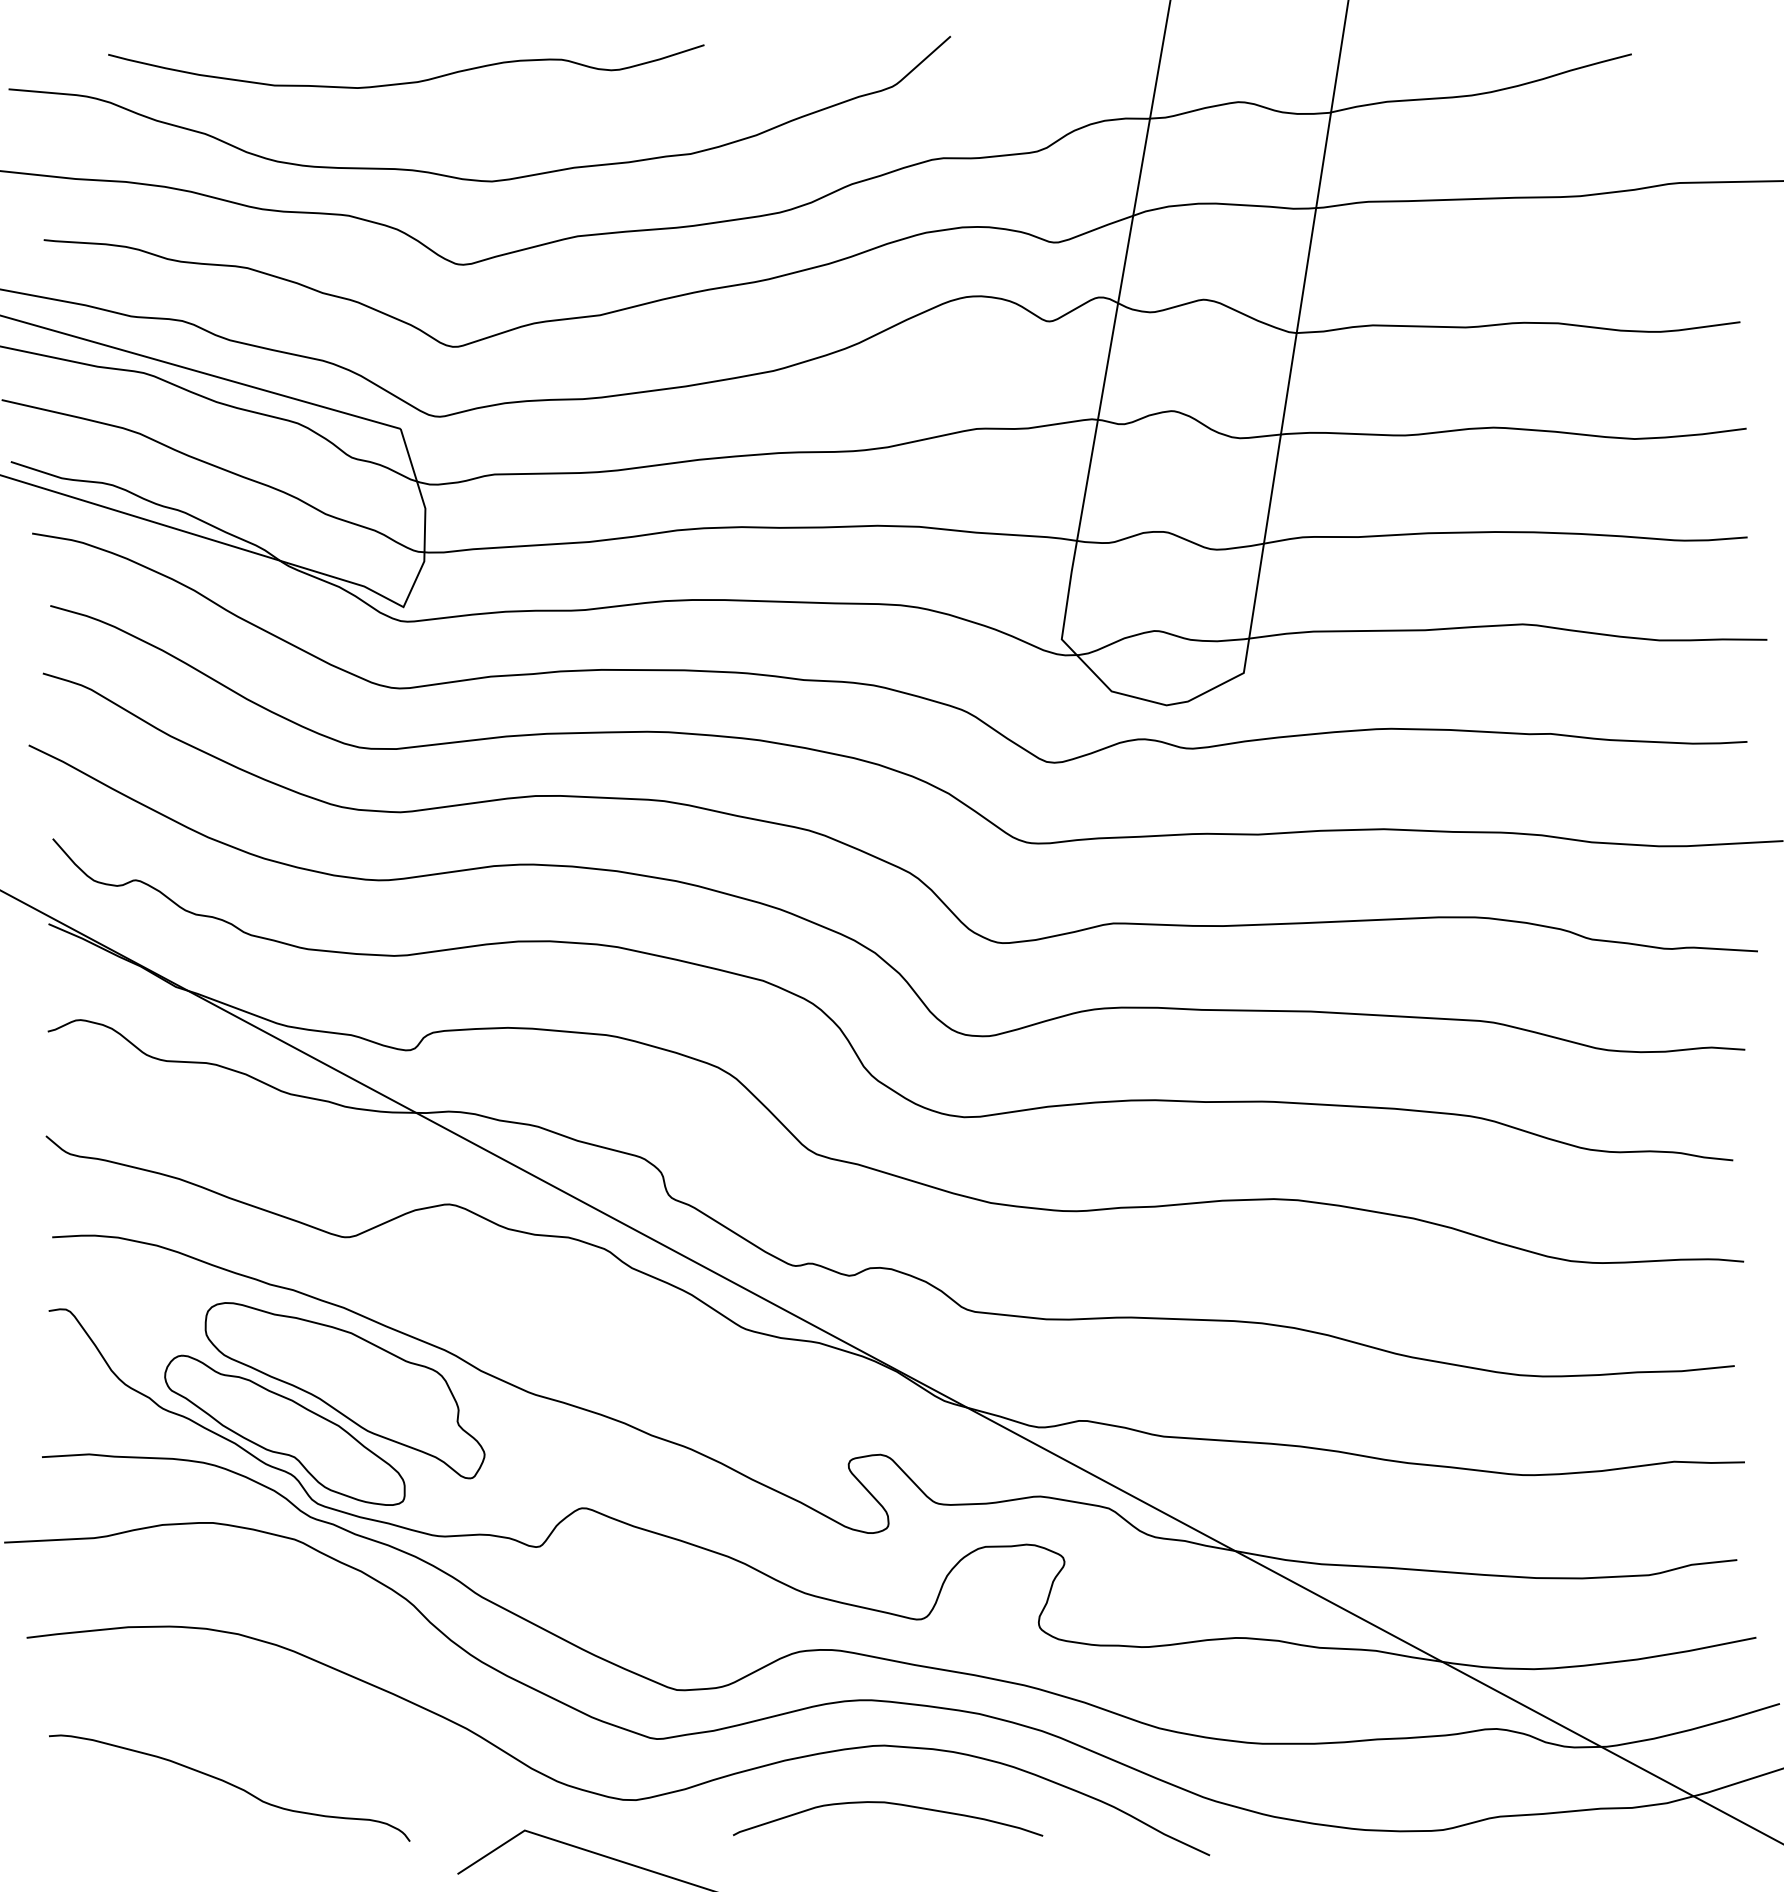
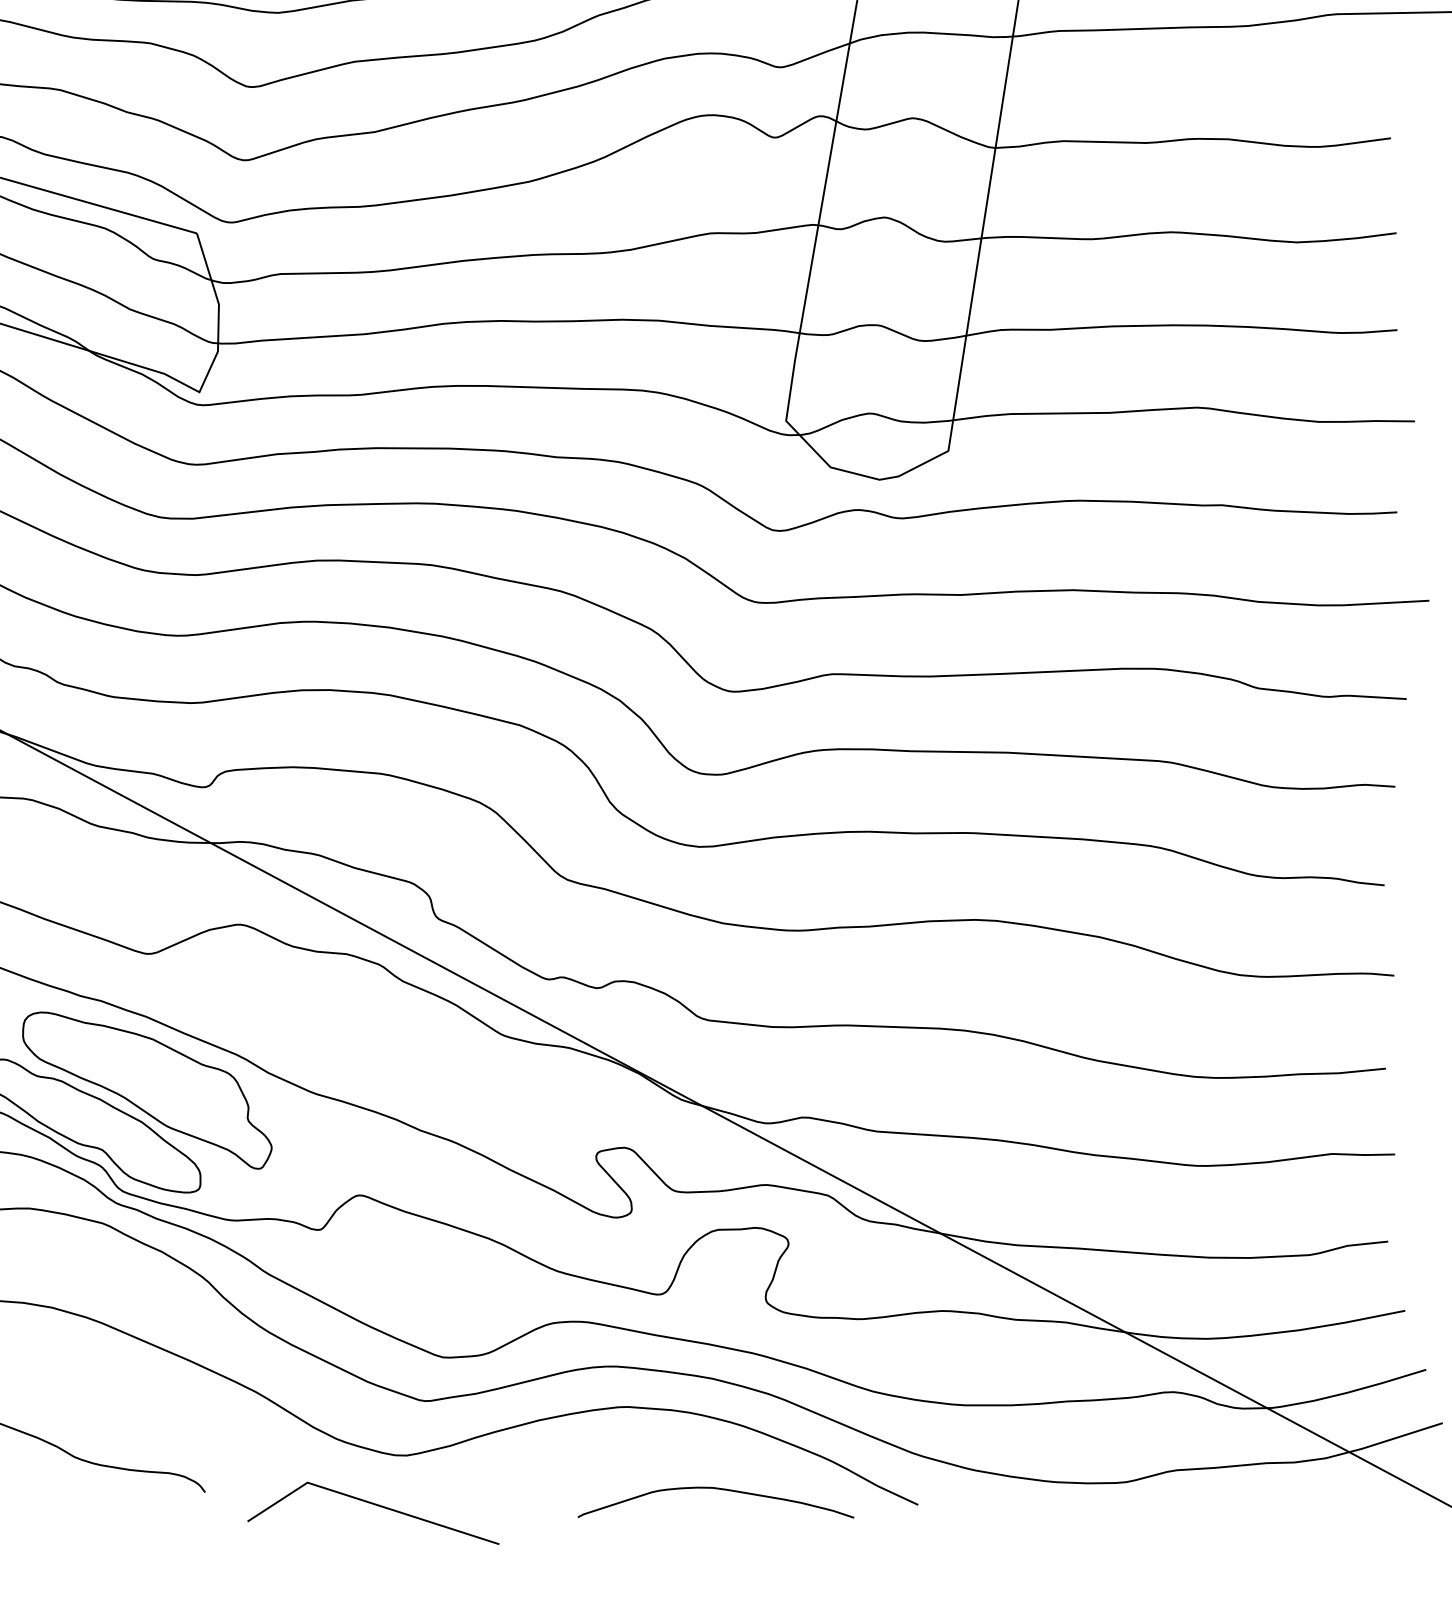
curve: (890, 1804) -> (718, 1489), moved

